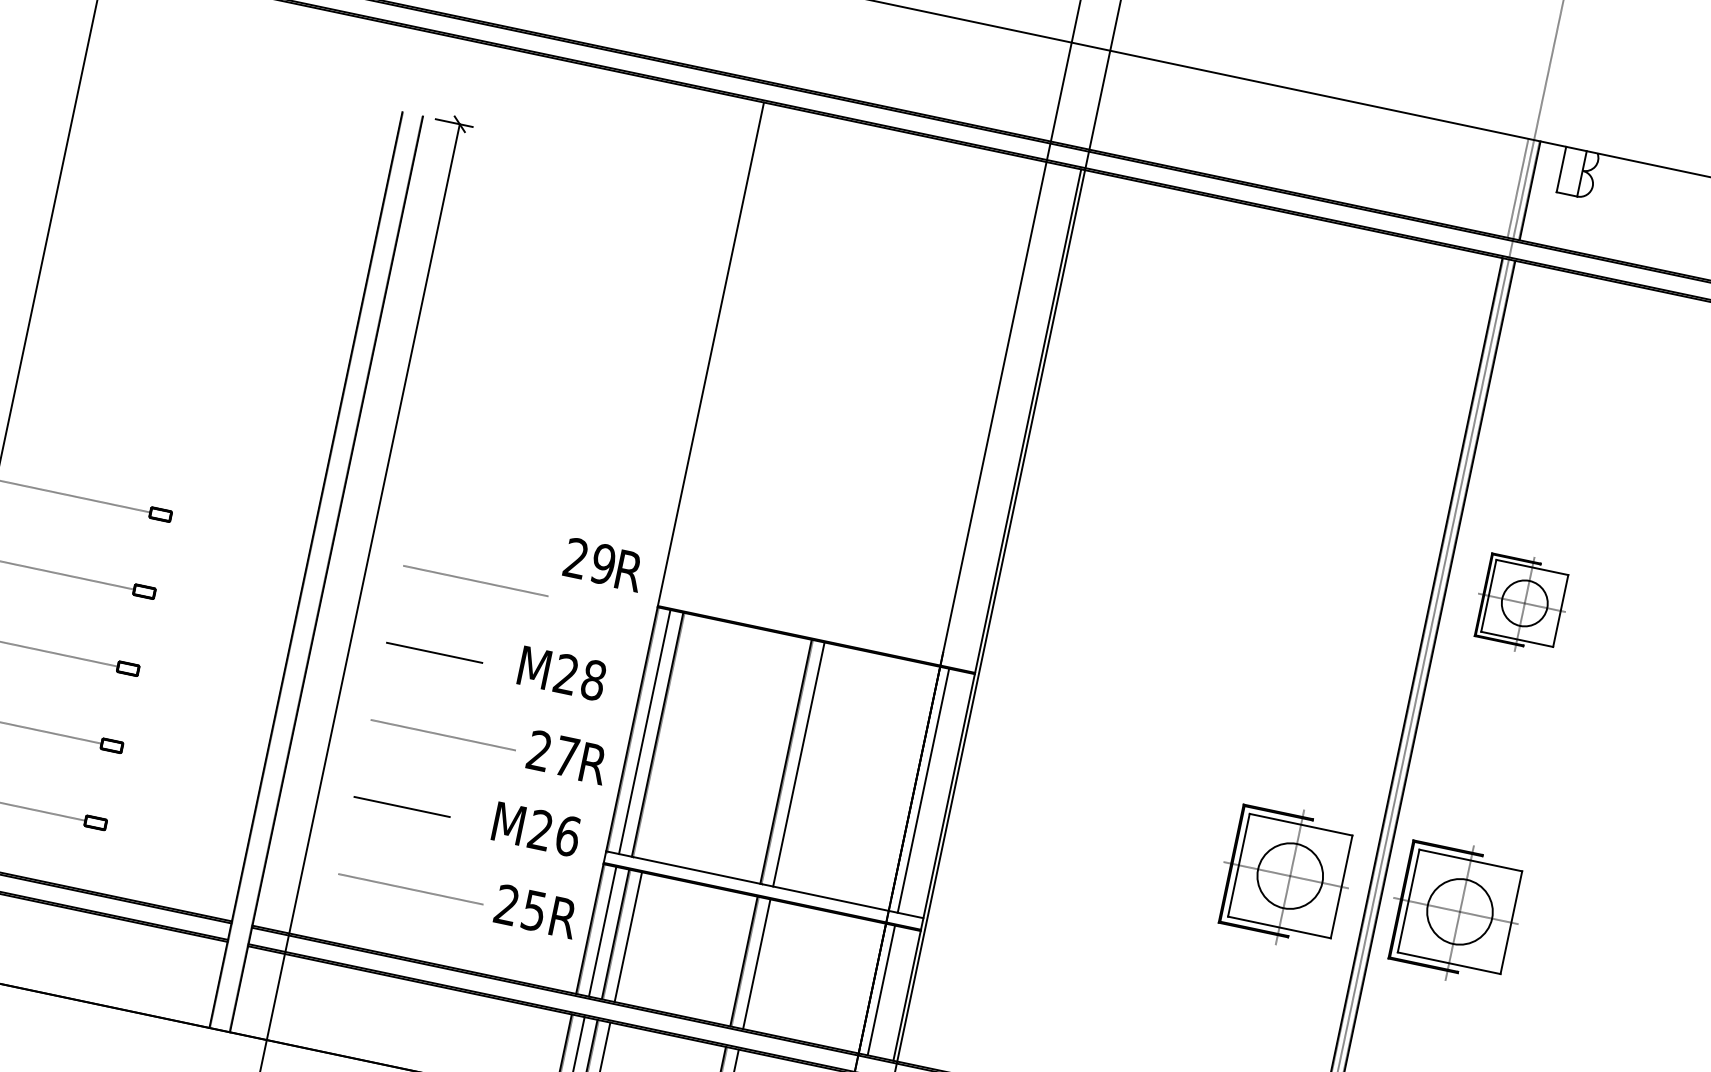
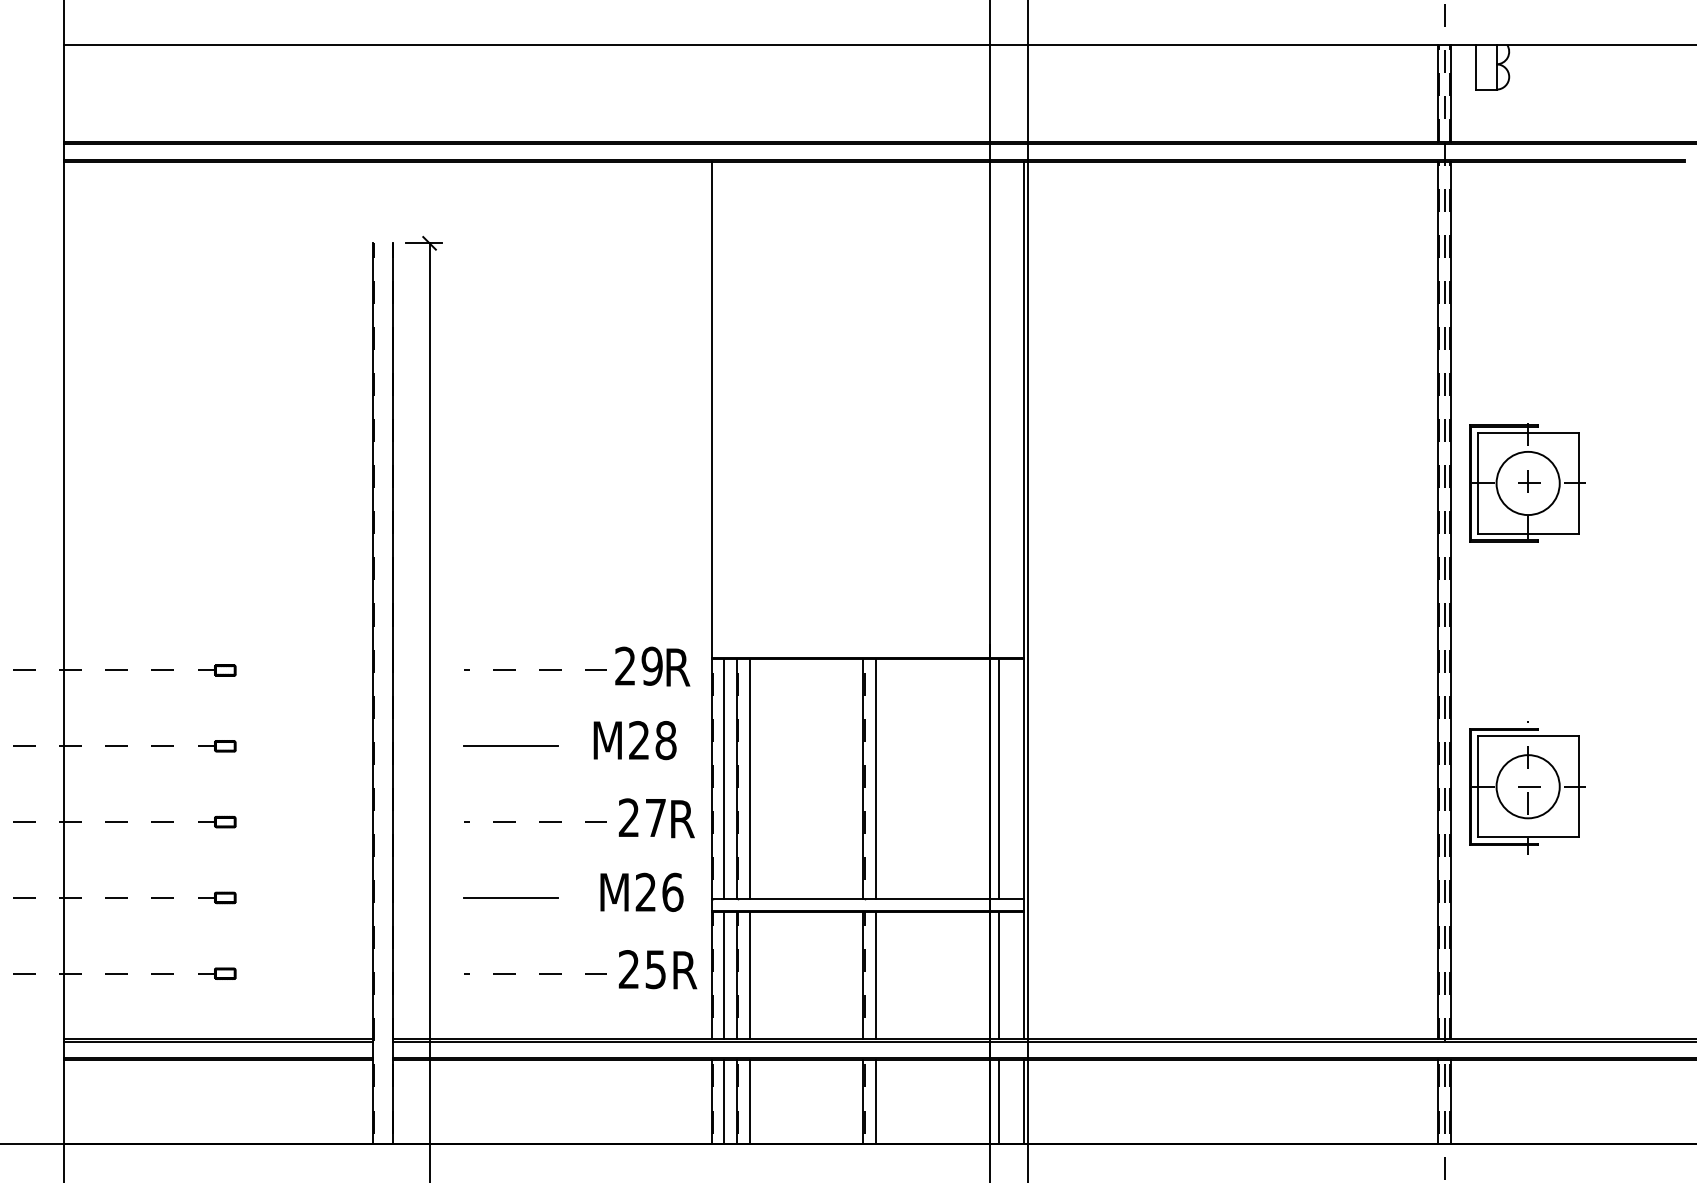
line: (1517, 188) -> (1438, 93), added
text: (603, 564) -> (652, 666), moved
part: (1524, 602) -> (1527, 482), size x1.43
line: (670, 737) -> (749, 779), added
part: (1289, 876) -> (1360, 787), removed

